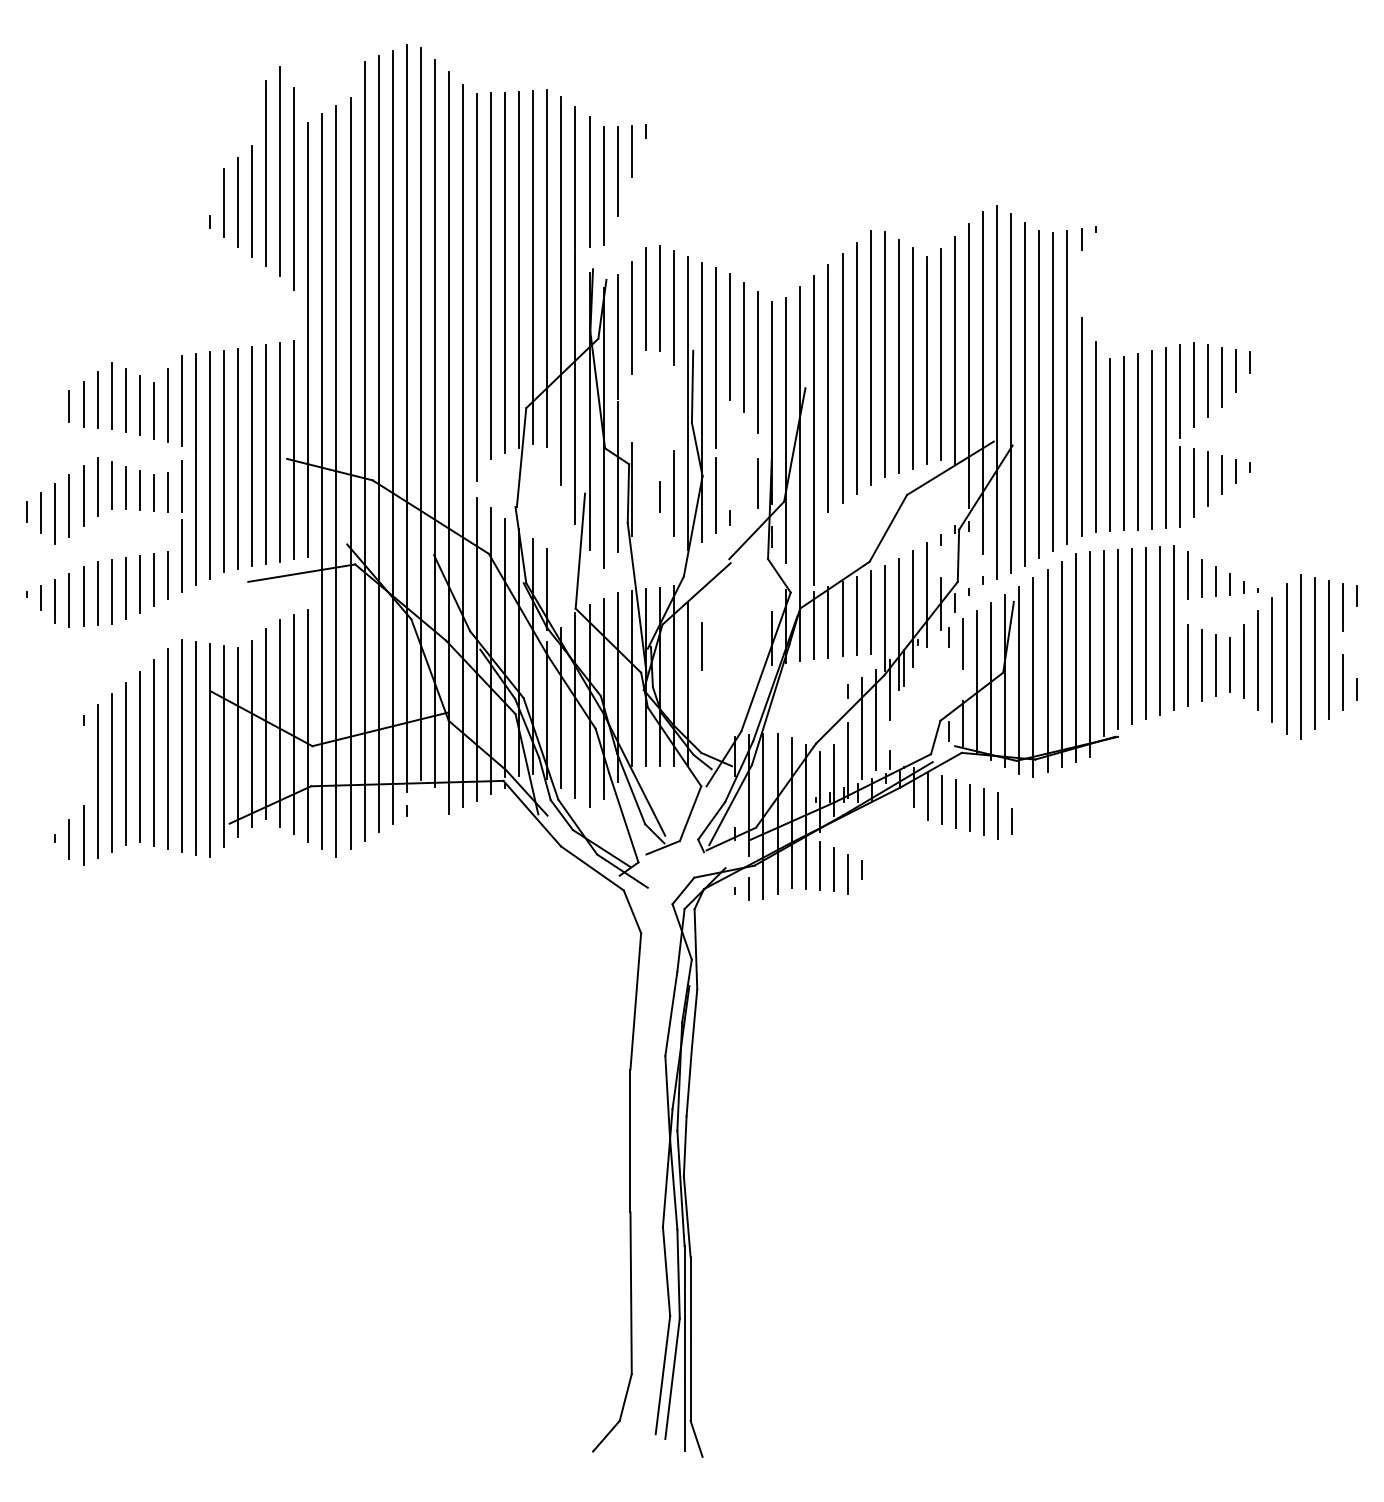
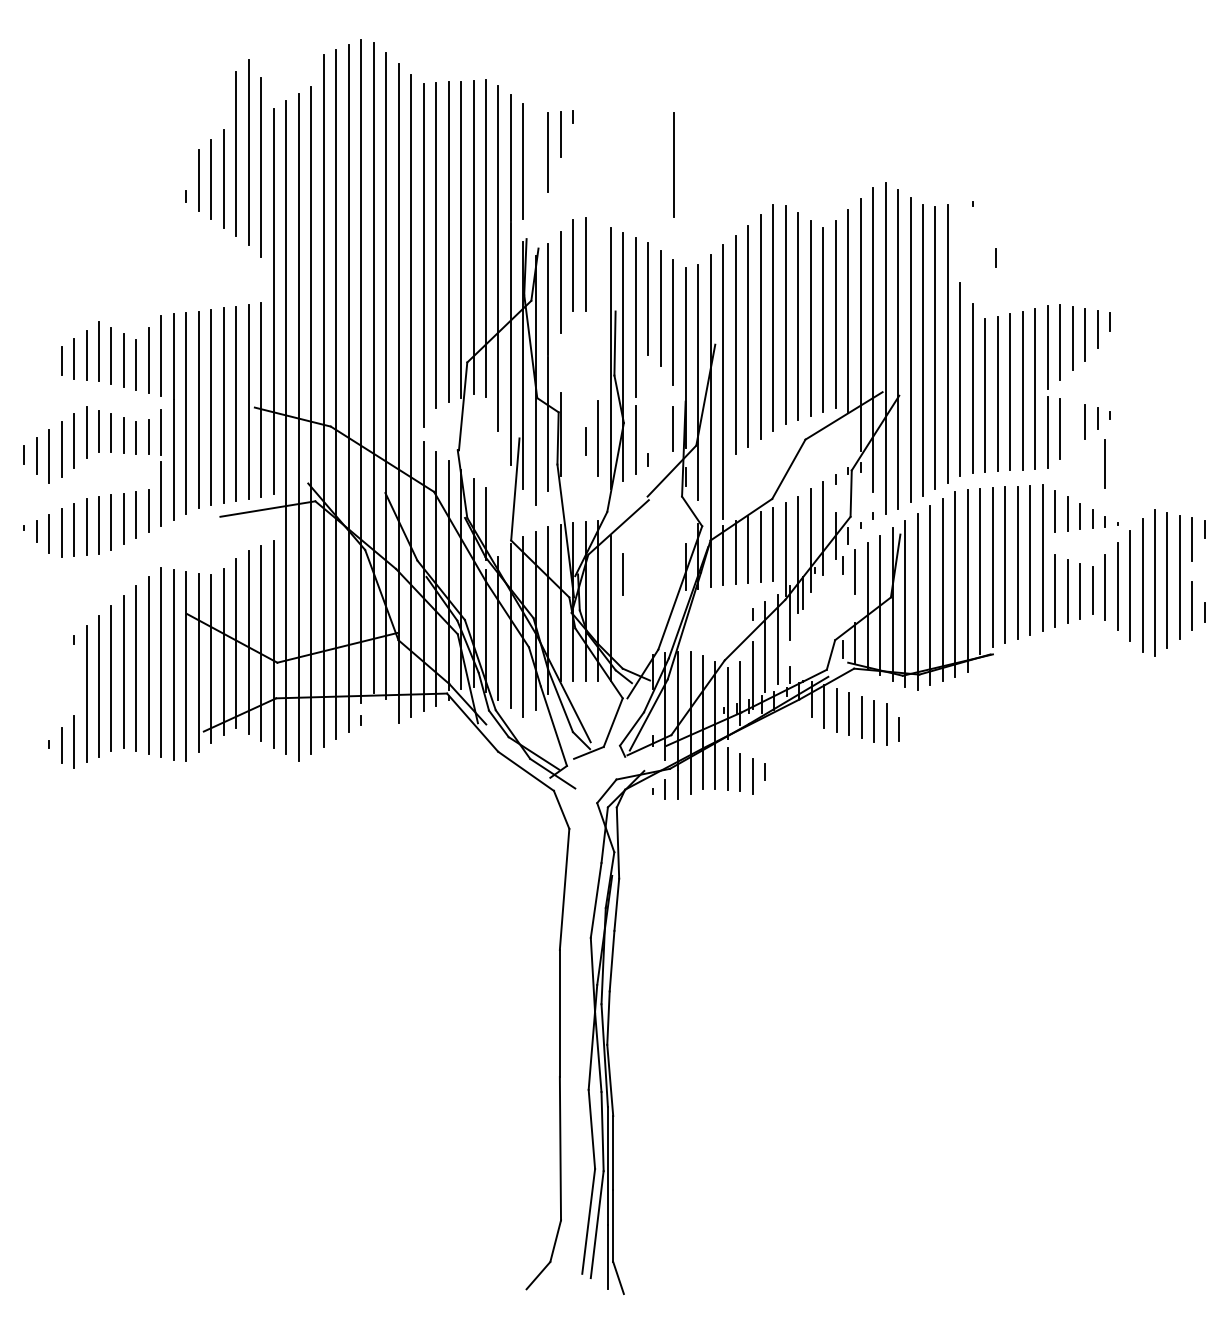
line: (603, 185) -> (673, 164), moved
line: (1081, 239) -> (995, 257), moved
line: (673, 307) -> (598, 273), removed
line: (1207, 478) -> (1104, 464), moved

